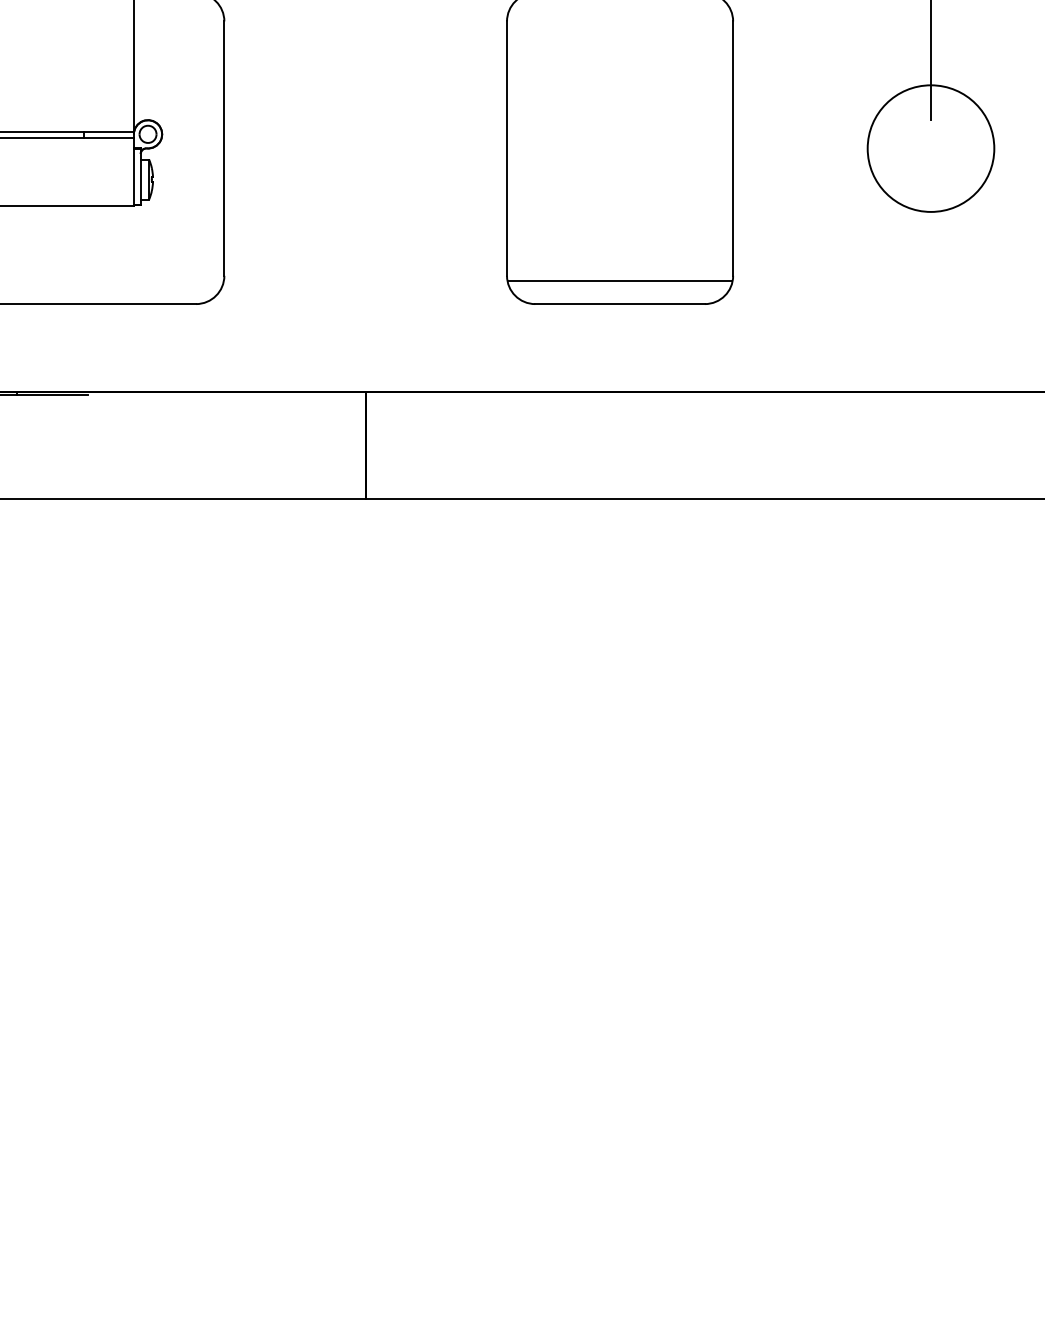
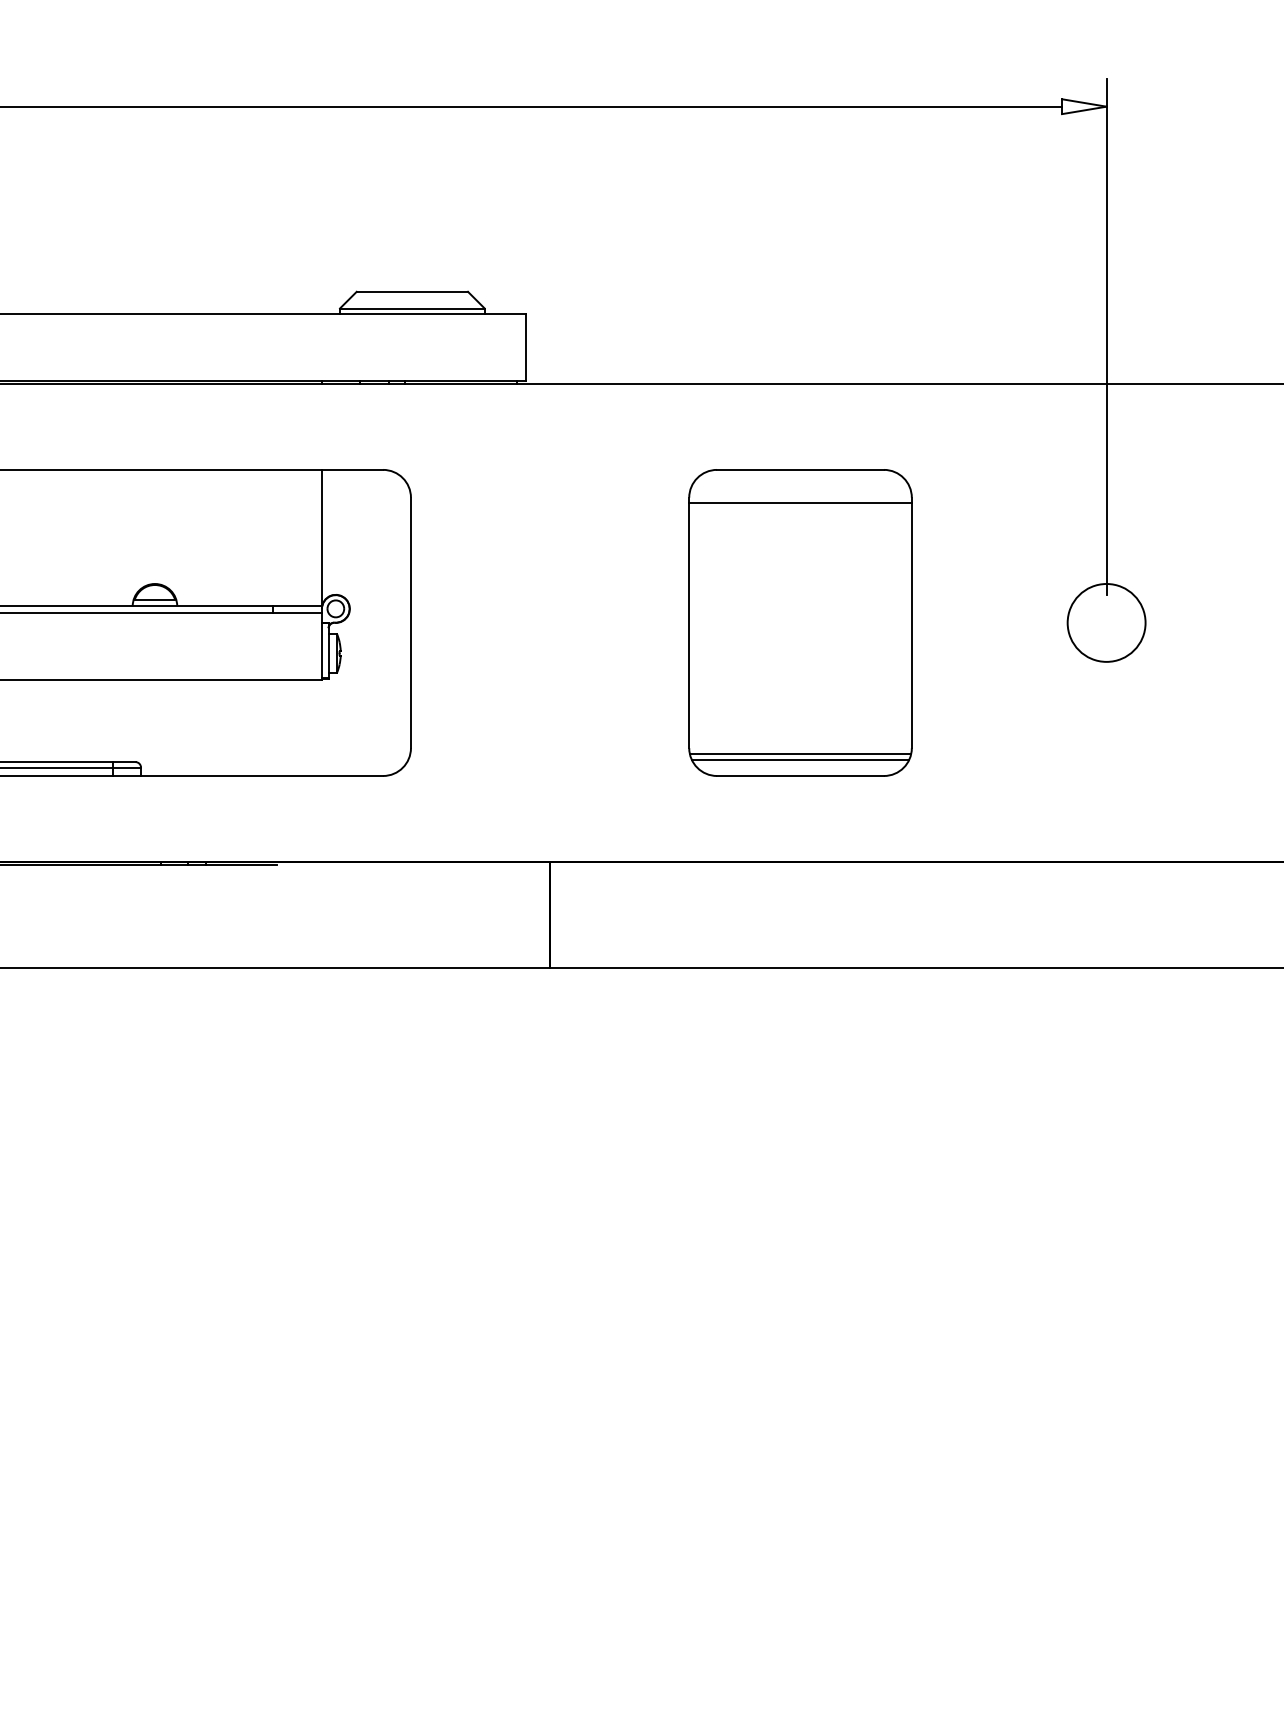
line: (620, 27) -> (800, 503), added
circle: (930, 148) -> (1106, 622), size x0.62
line: (620, 288) -> (800, 760), added

